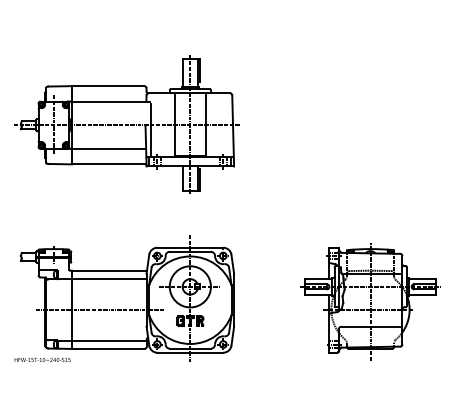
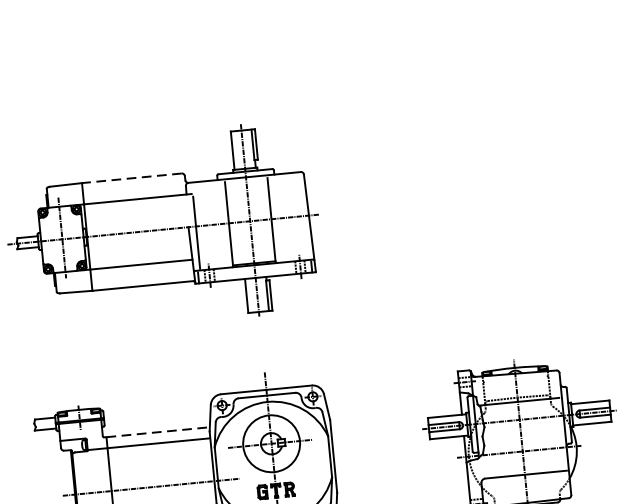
line: (107, 86) -> (130, 178), solid -> dashed
line: (109, 270) -> (158, 431), solid -> dashed

